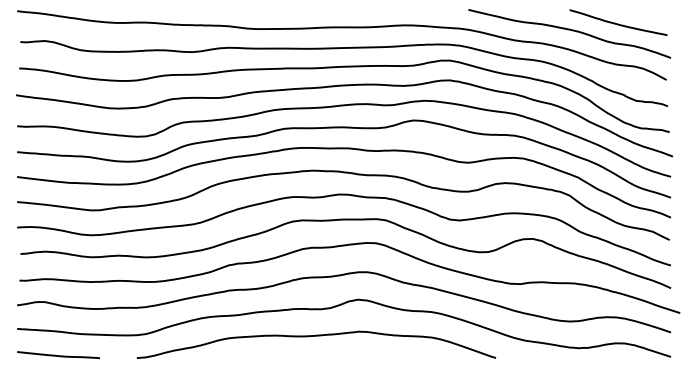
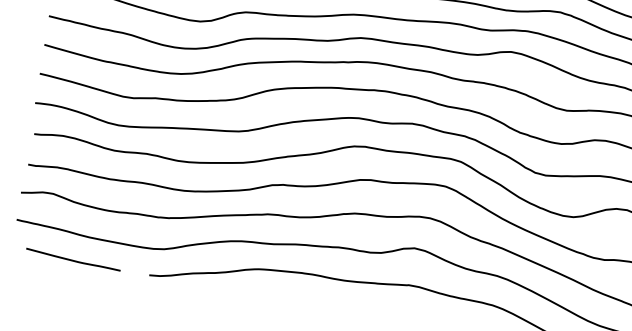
curve: (58, 355) -> (73, 260), moved

